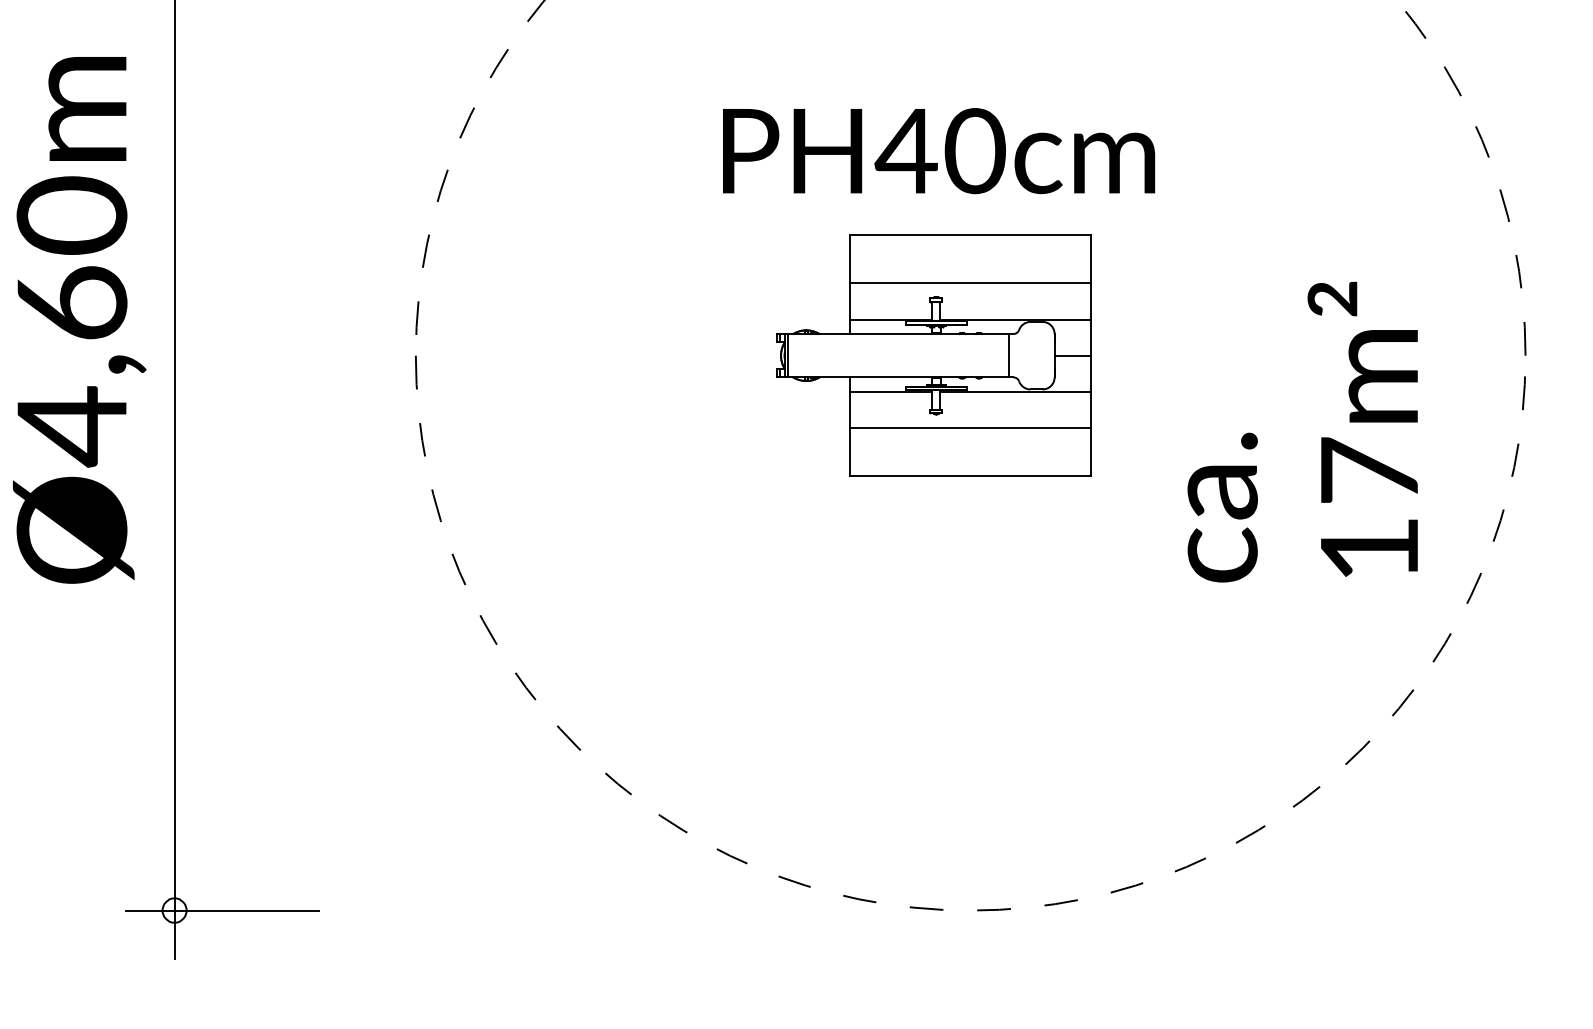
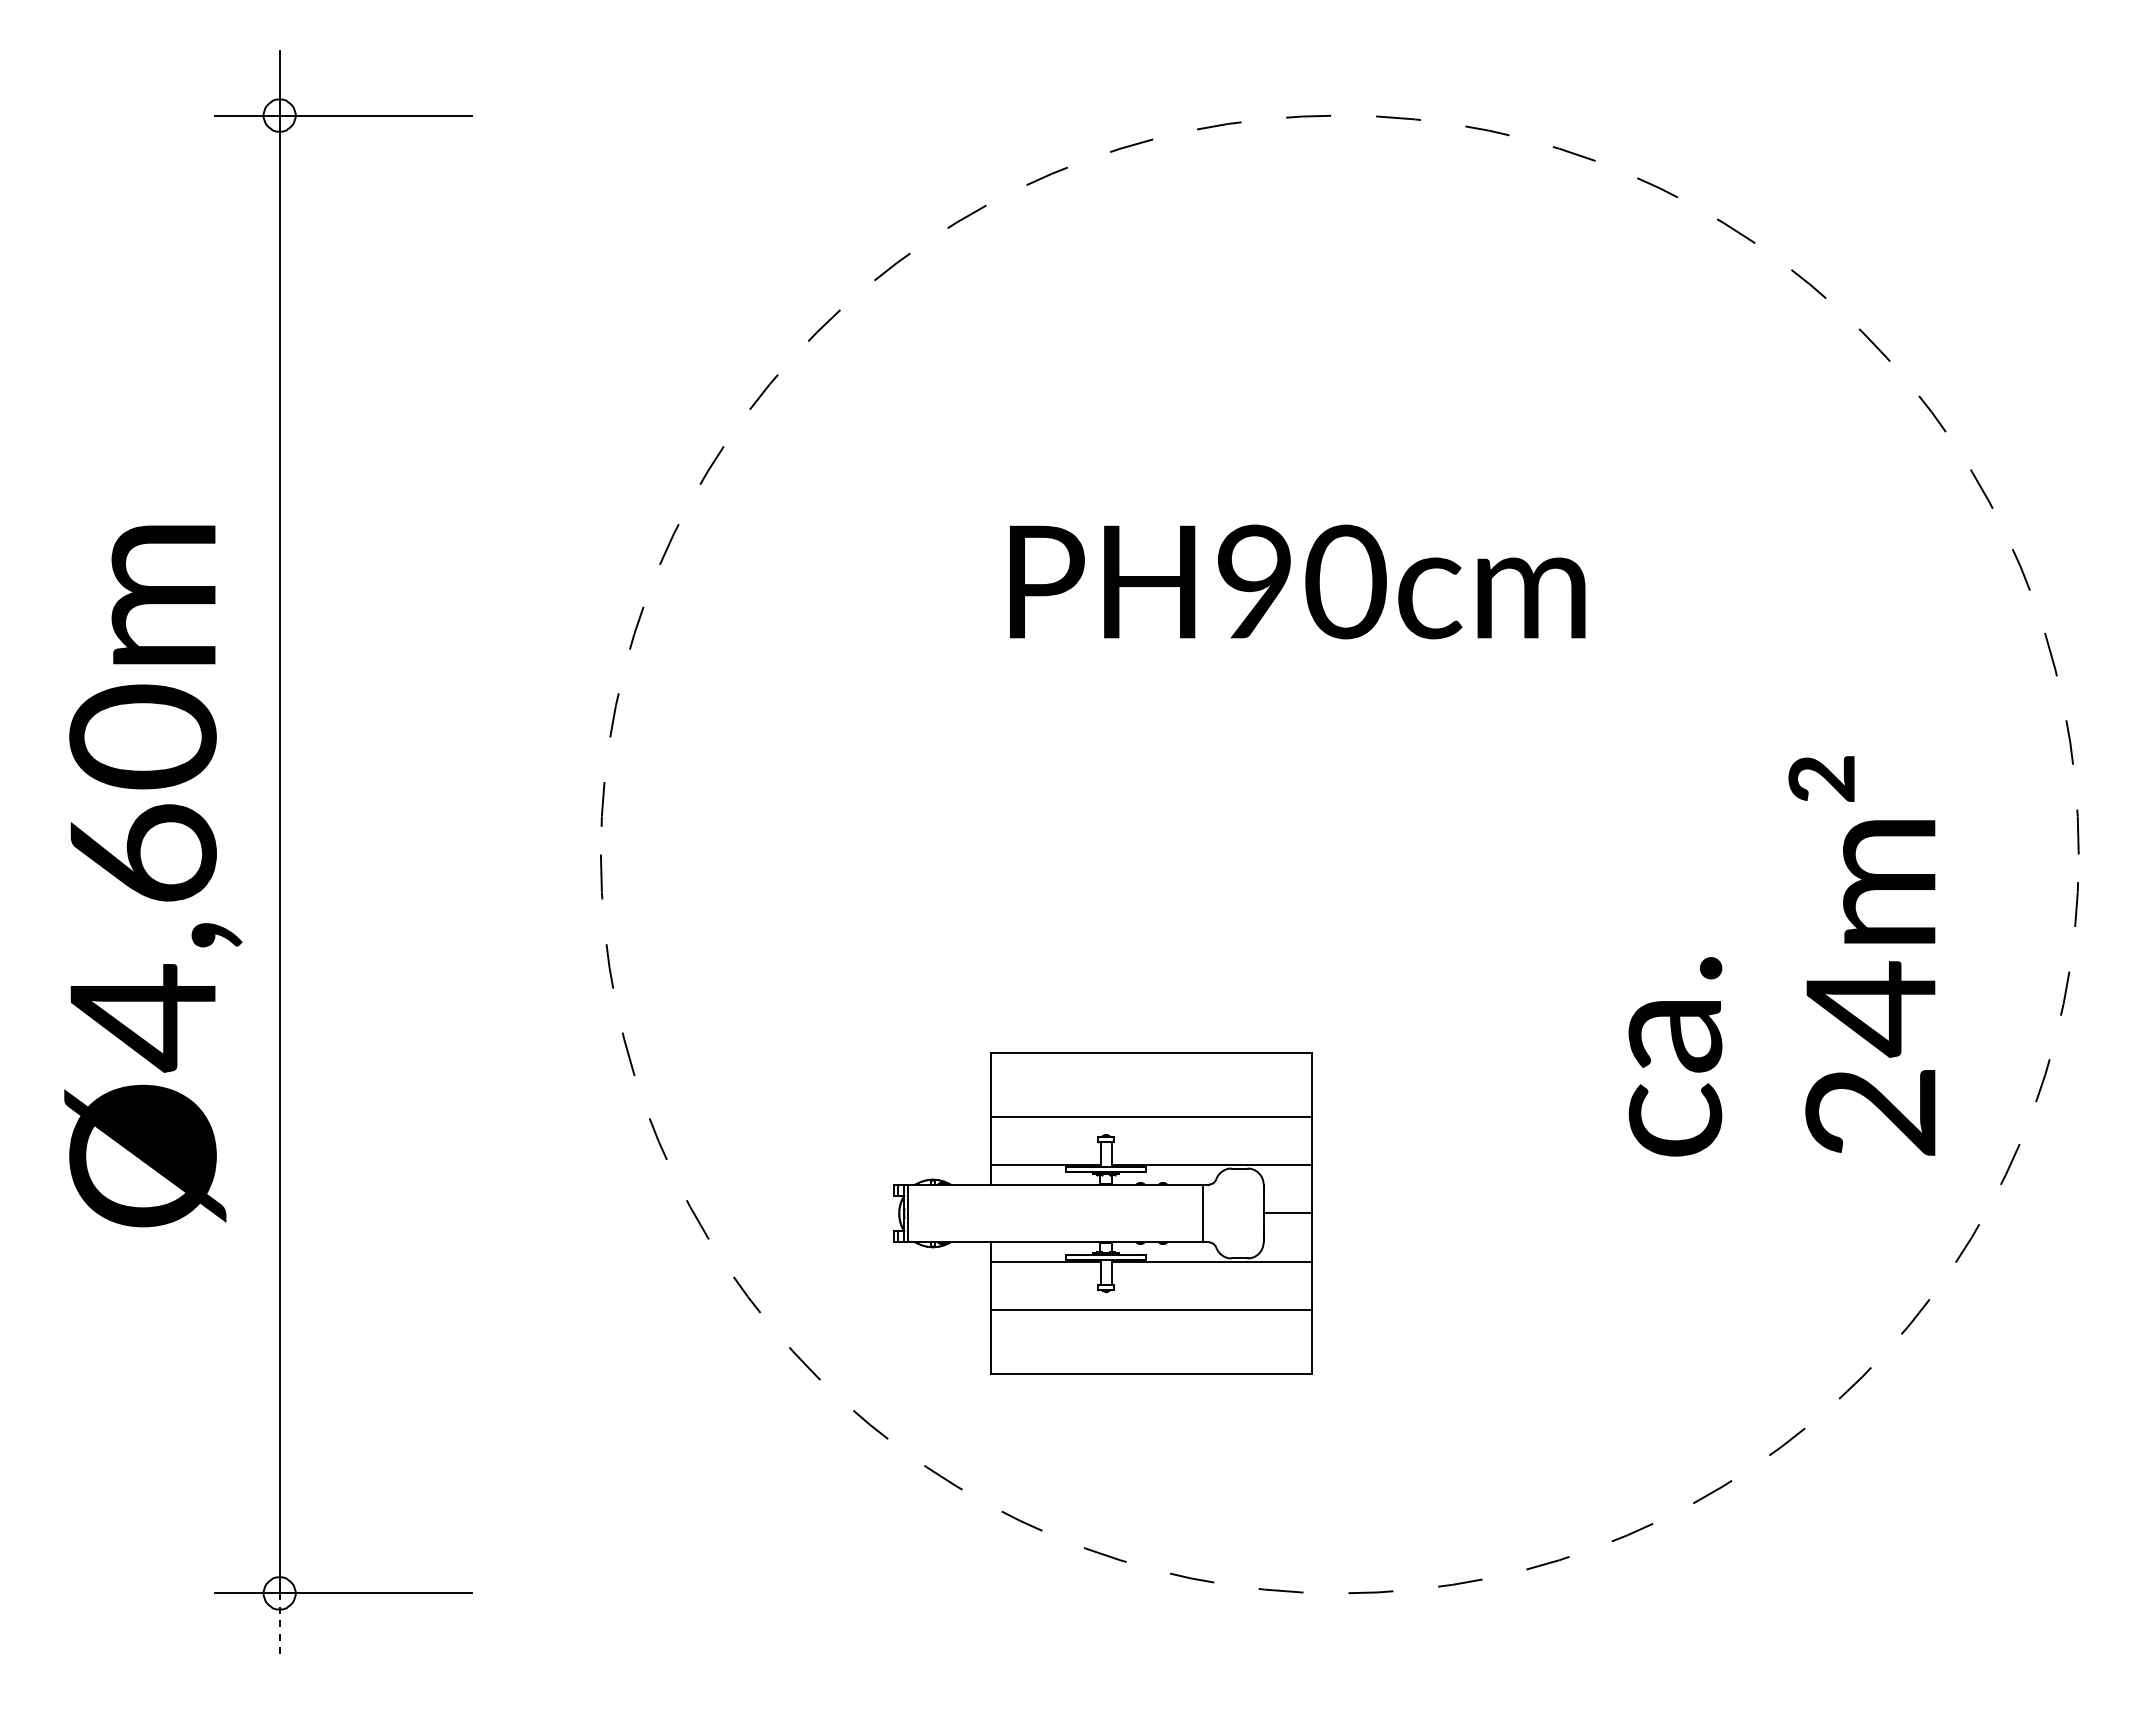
text: (905, 150) -> (1253, 581), PH40cm -> PH90cm
text: (79, 320) -> (153, 876), moved
part: (933, 355) -> (1102, 1213), moved
text: (1369, 508) -> (1870, 1058), 17m² -> 24m²
line: (174, 935) -> (279, 1626), solid -> dashed

